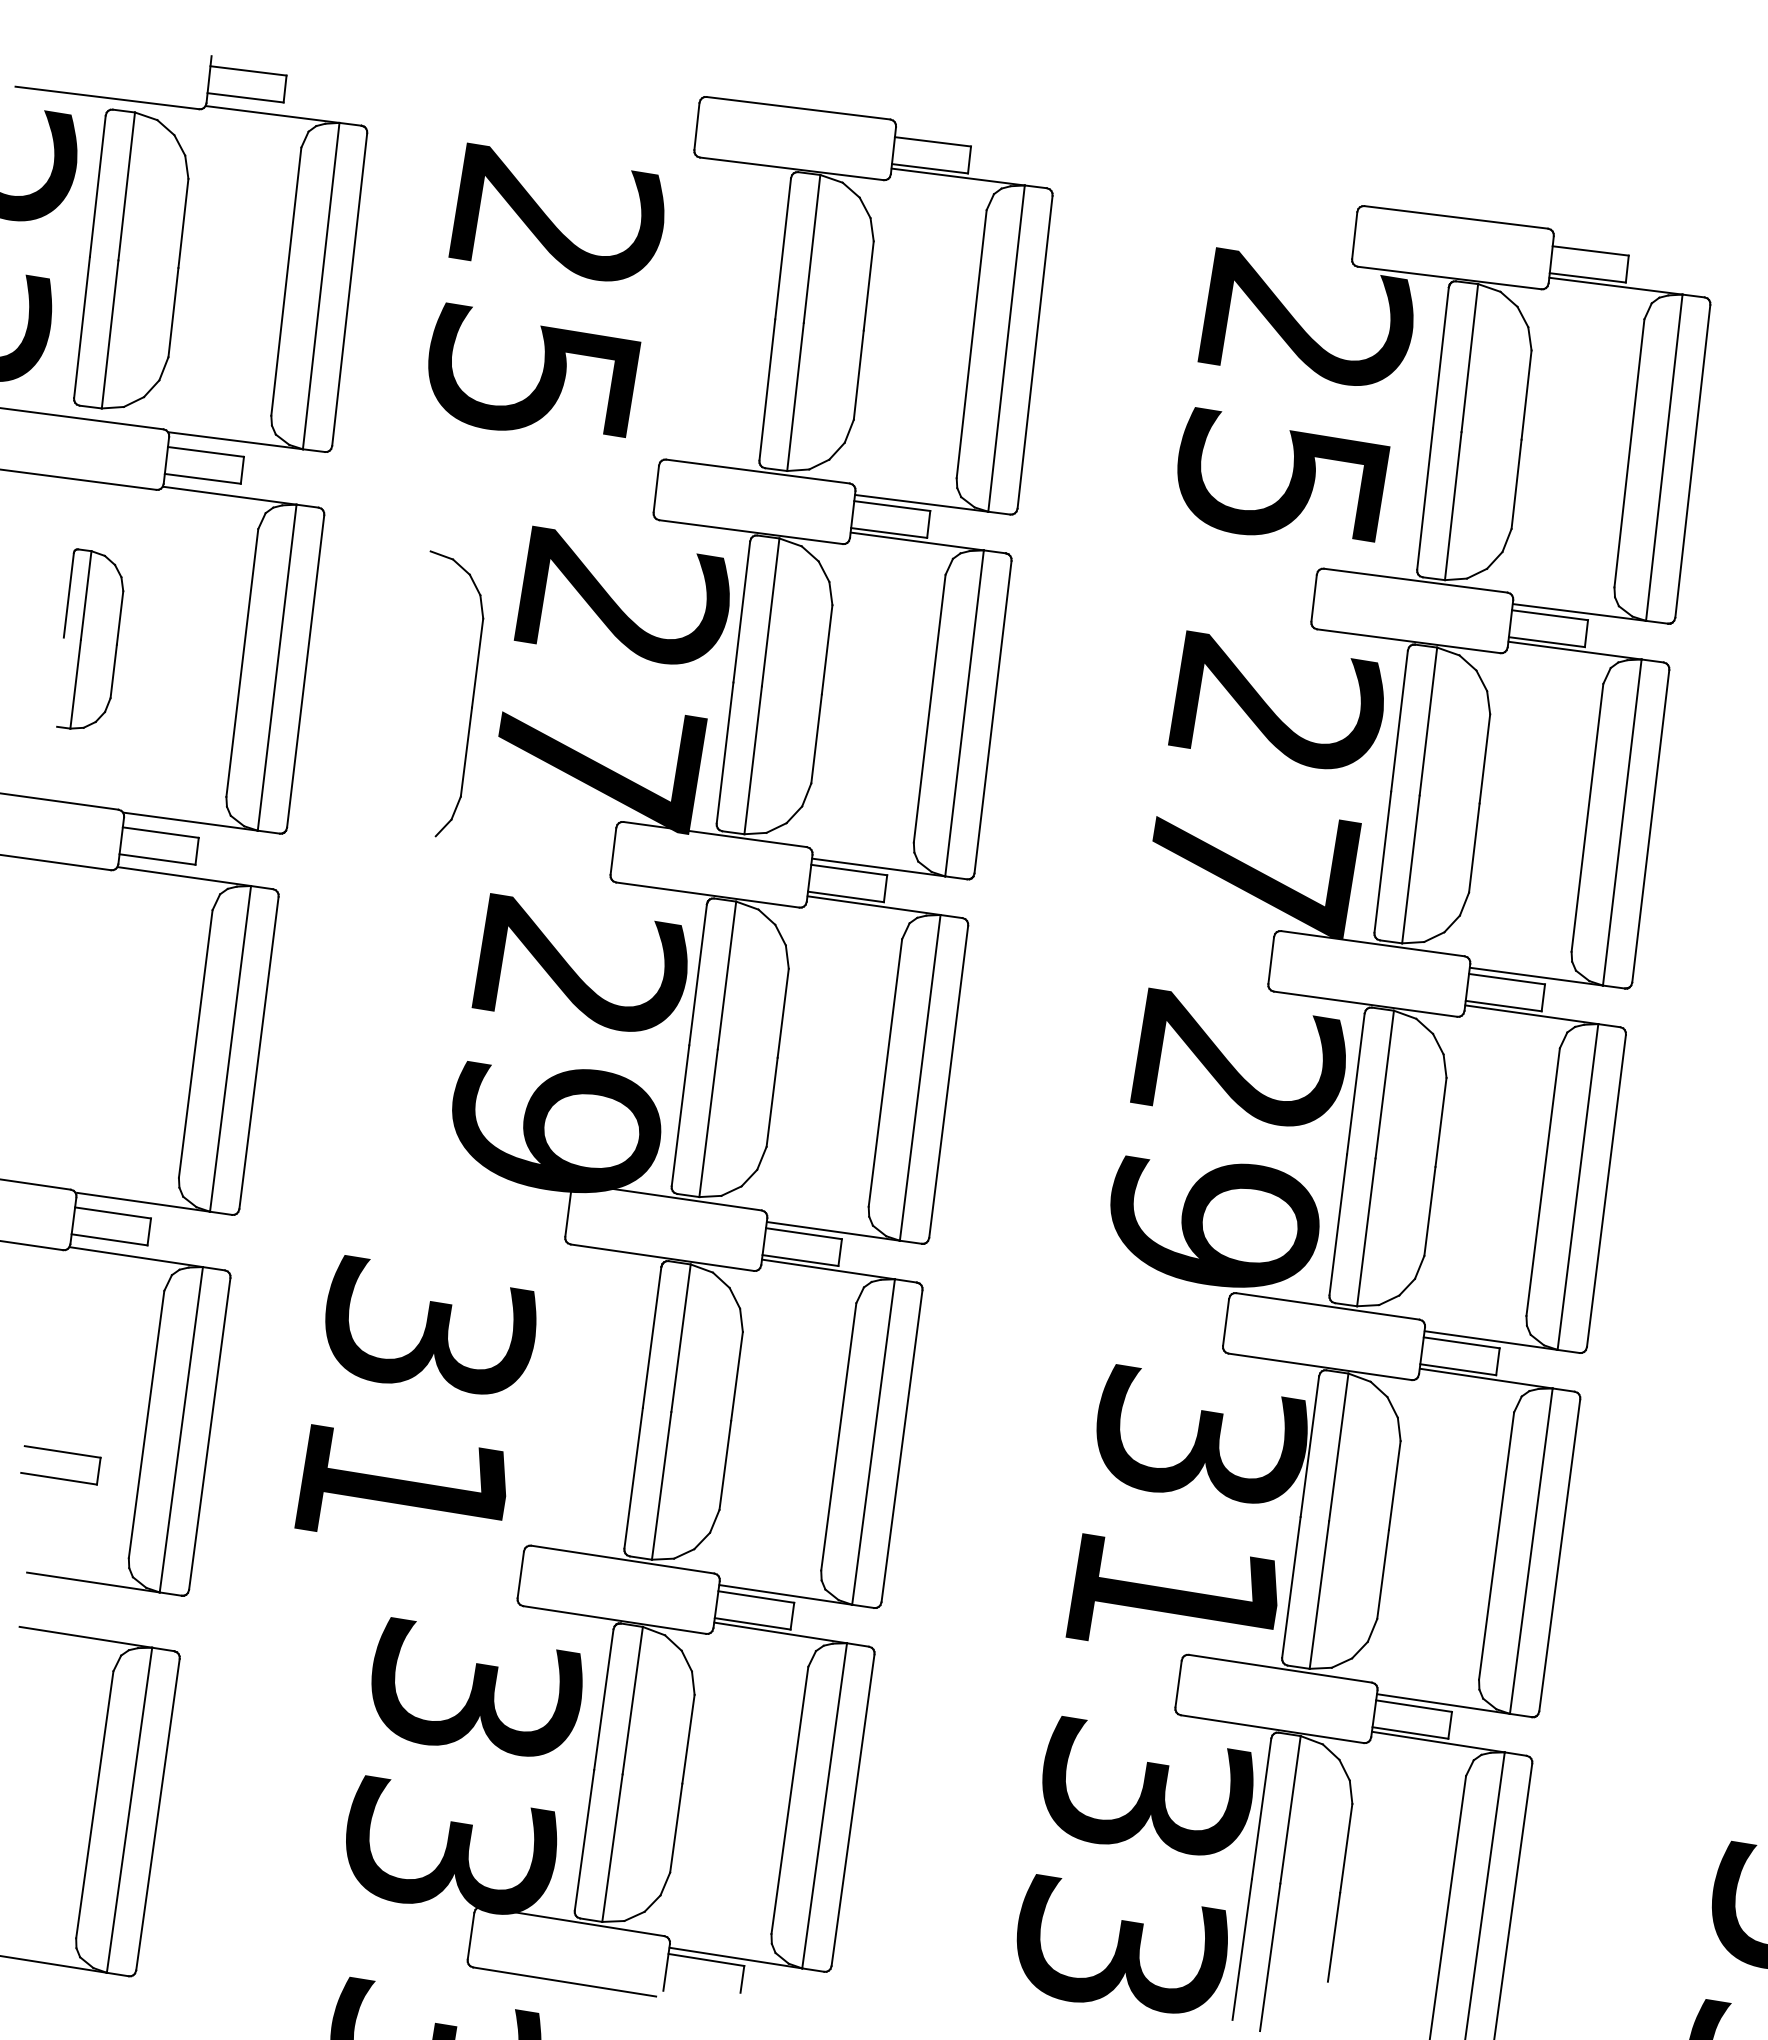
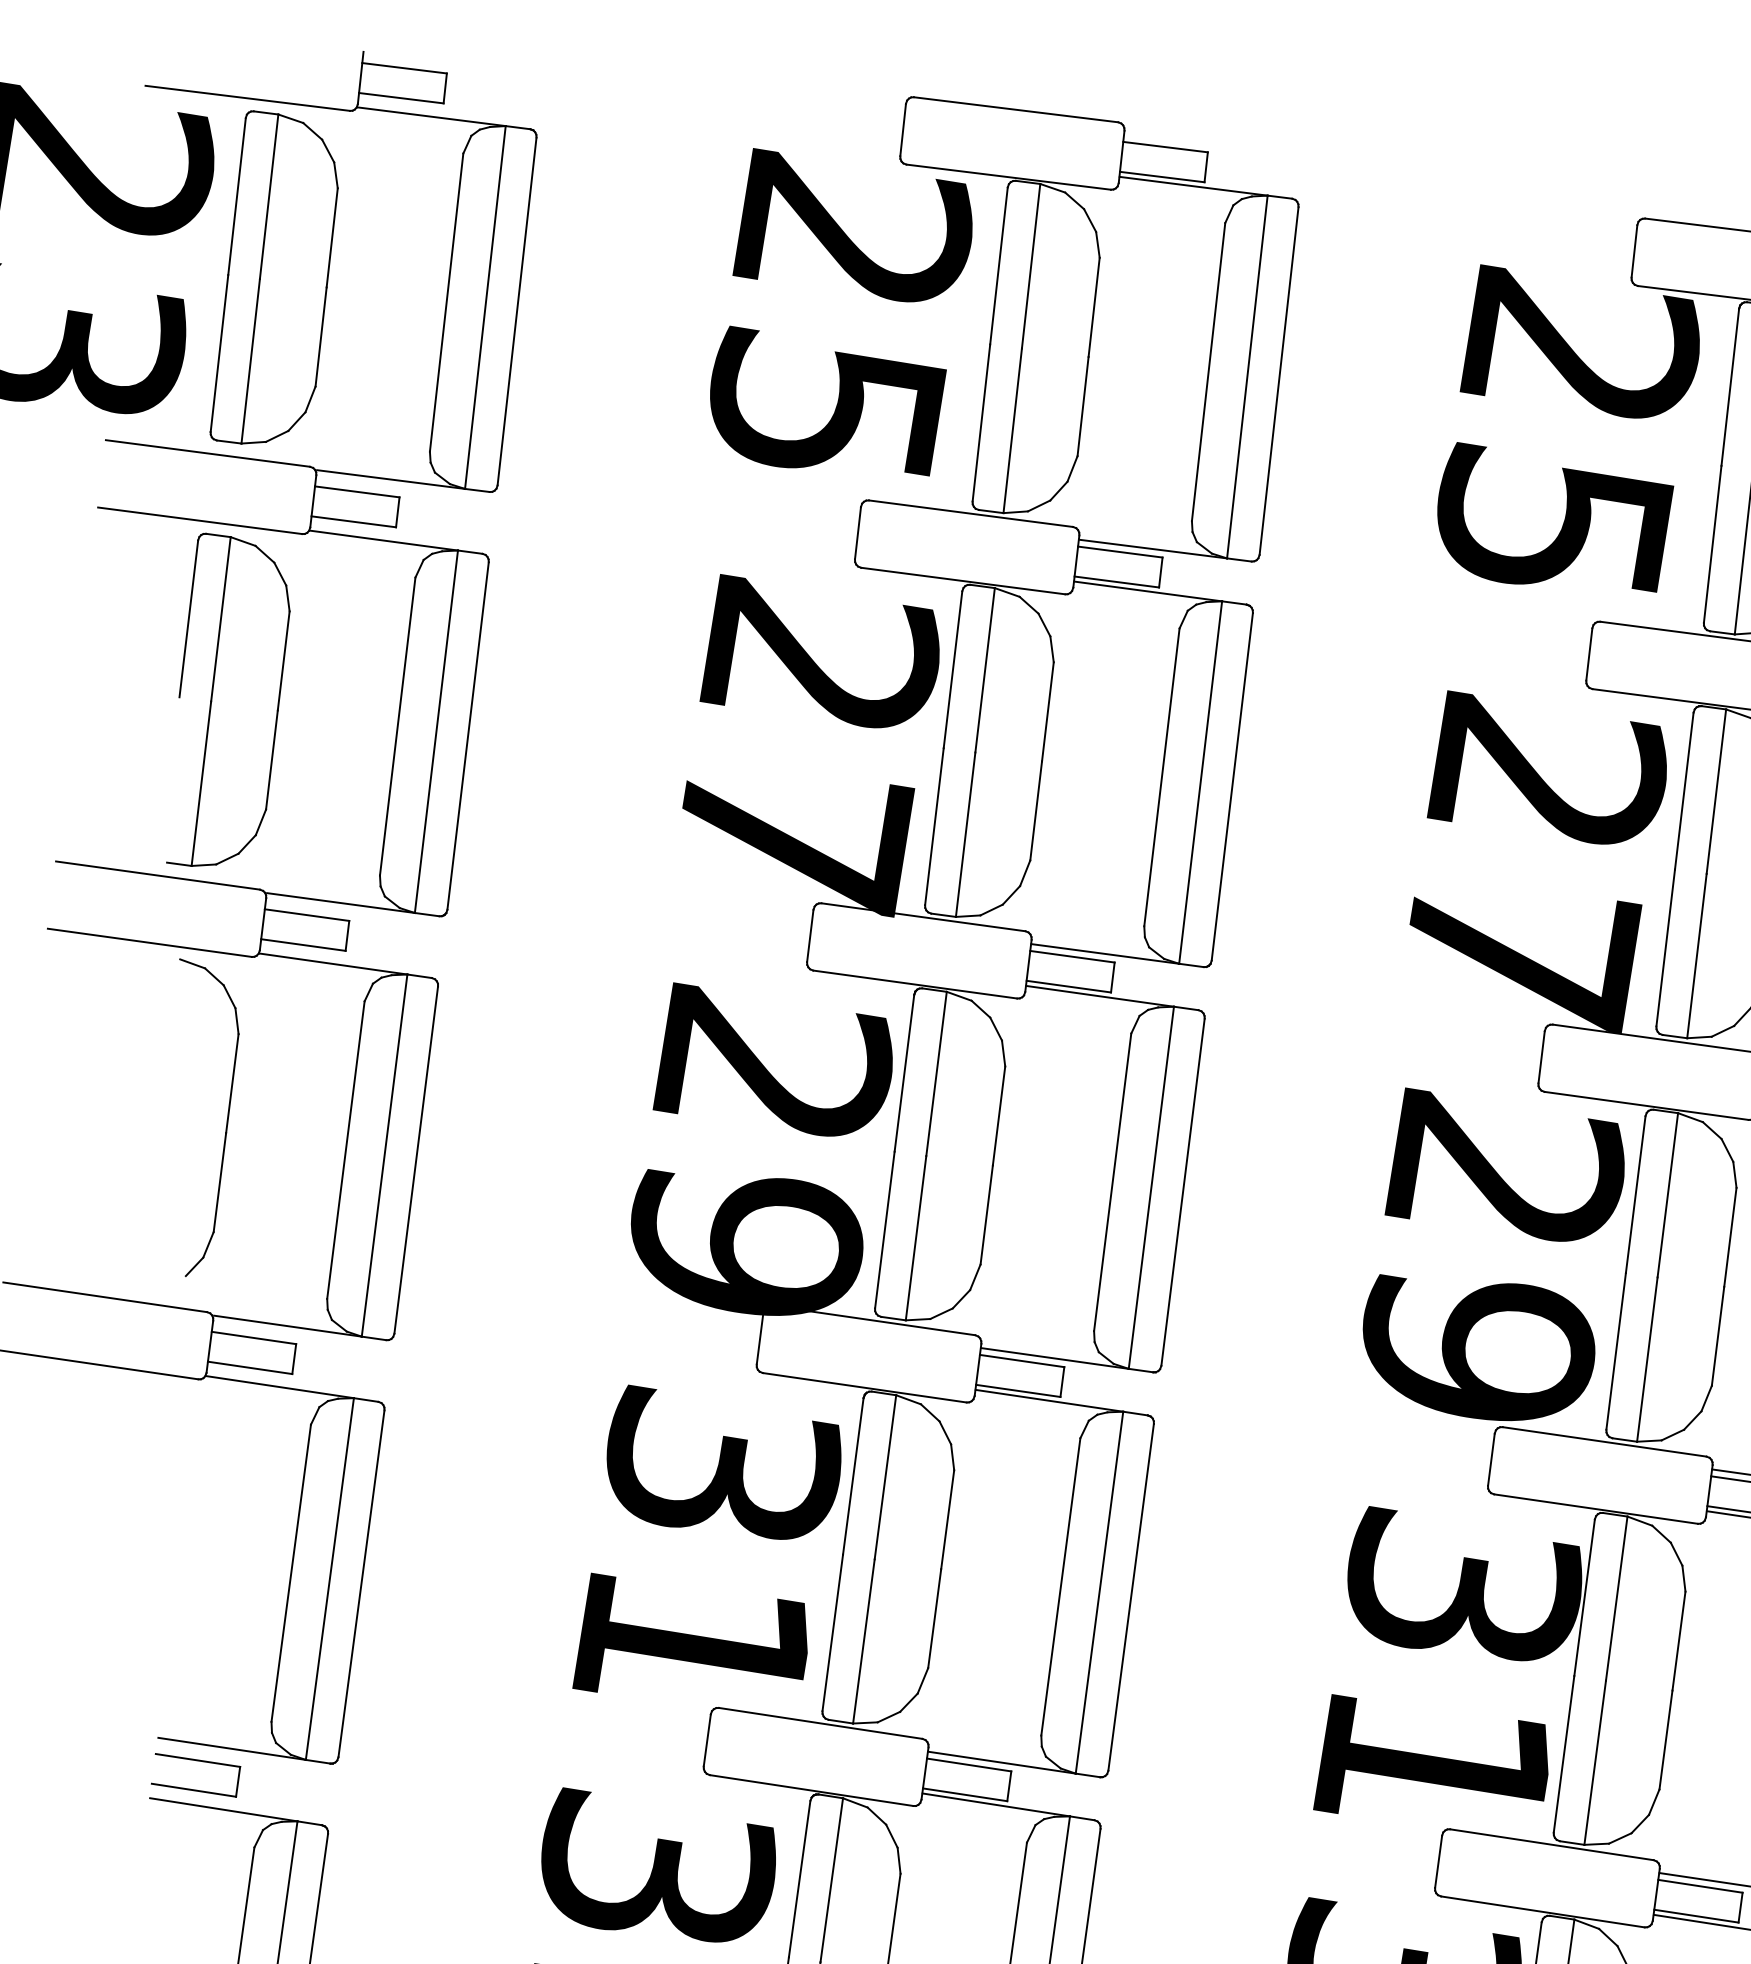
text: (546, 289) -> (841, 311), moved
part: (90, 638) -> (228, 699), size x1.67
part: (472, 693) -> (226, 1117), moved
text: (415, 1393) -> (706, 1538), moved
part: (59, 1477) -> (194, 1788), moved

